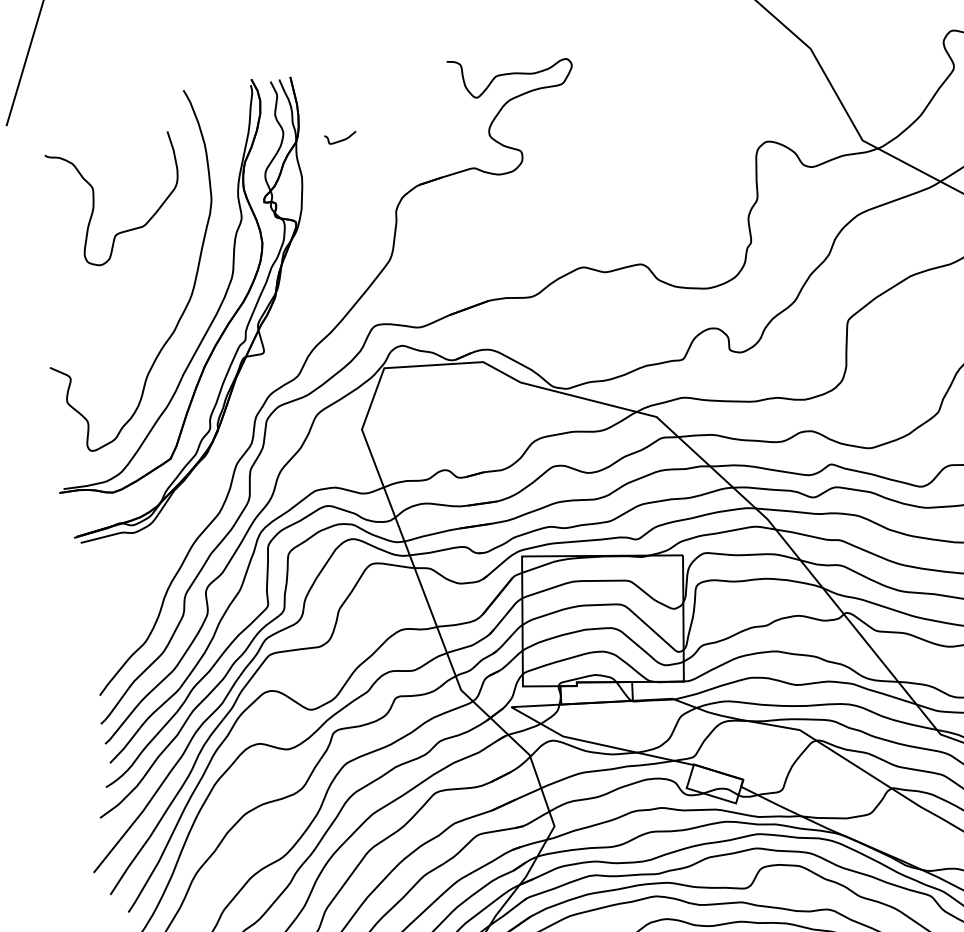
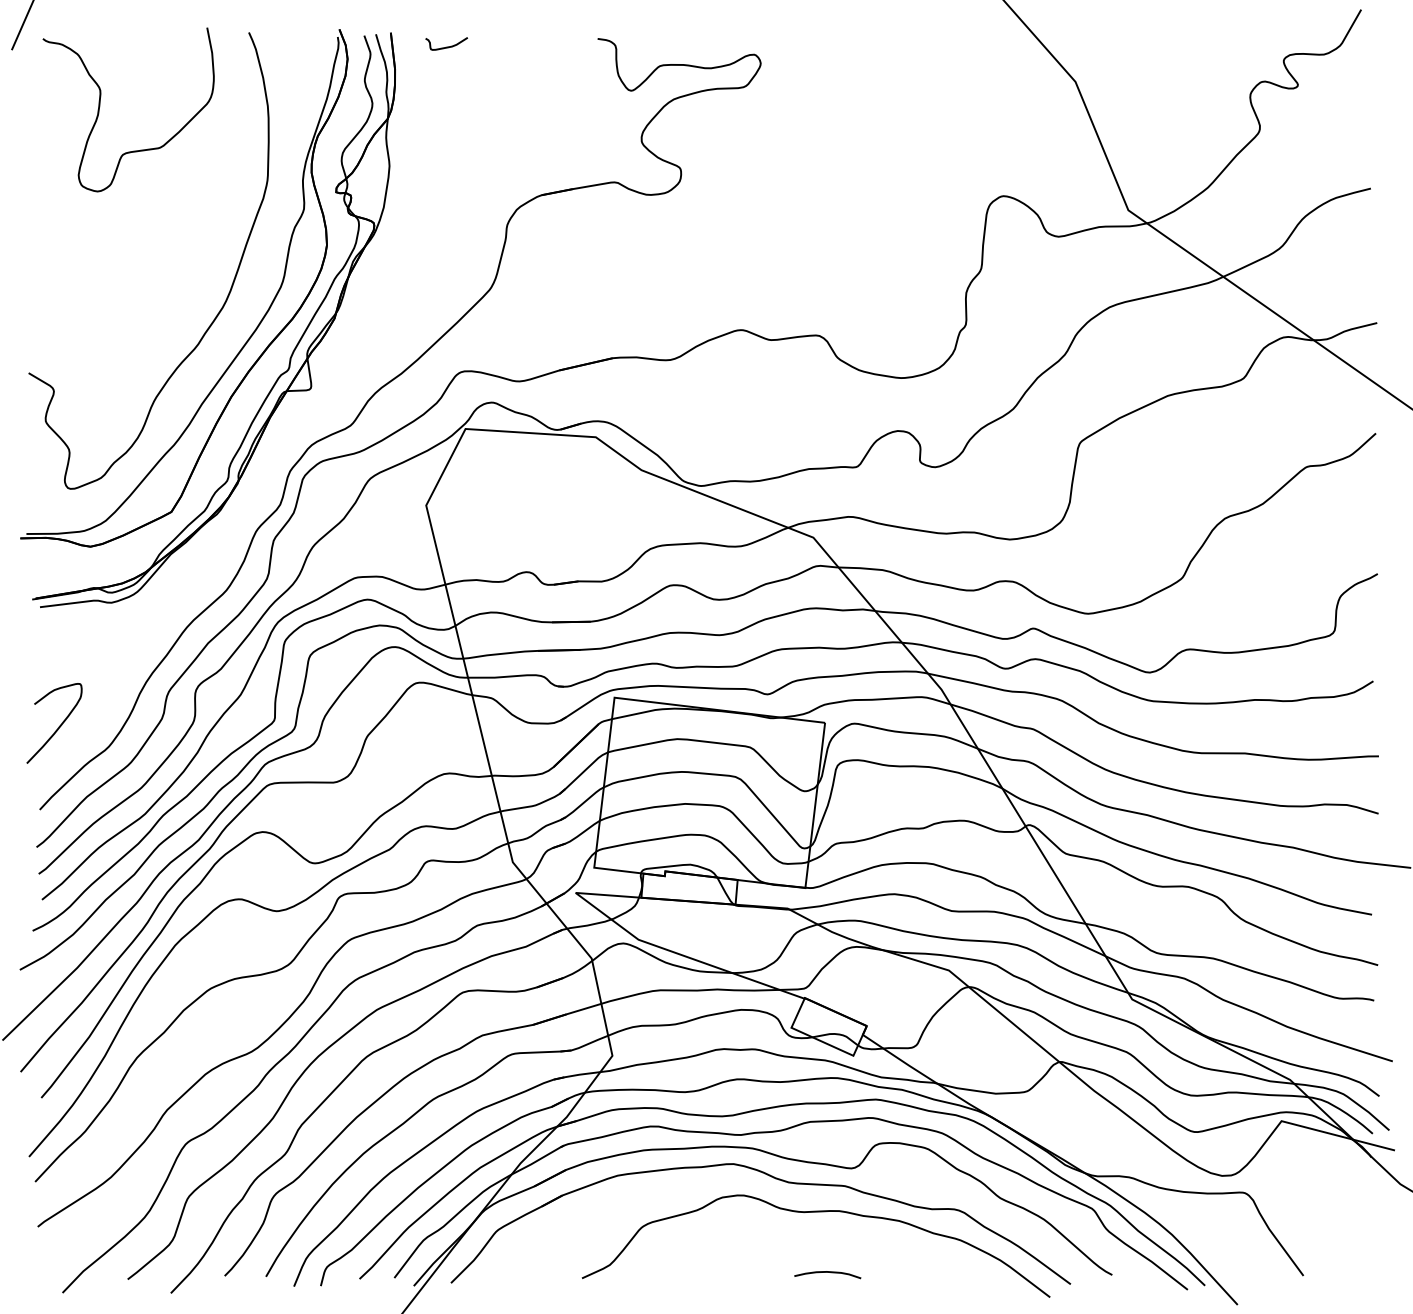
curve: (340, 140) -> (446, 46), moved
curve: (94, 200) -> (100, 106), moved
curve: (106, 631) -> (58, 726), added

